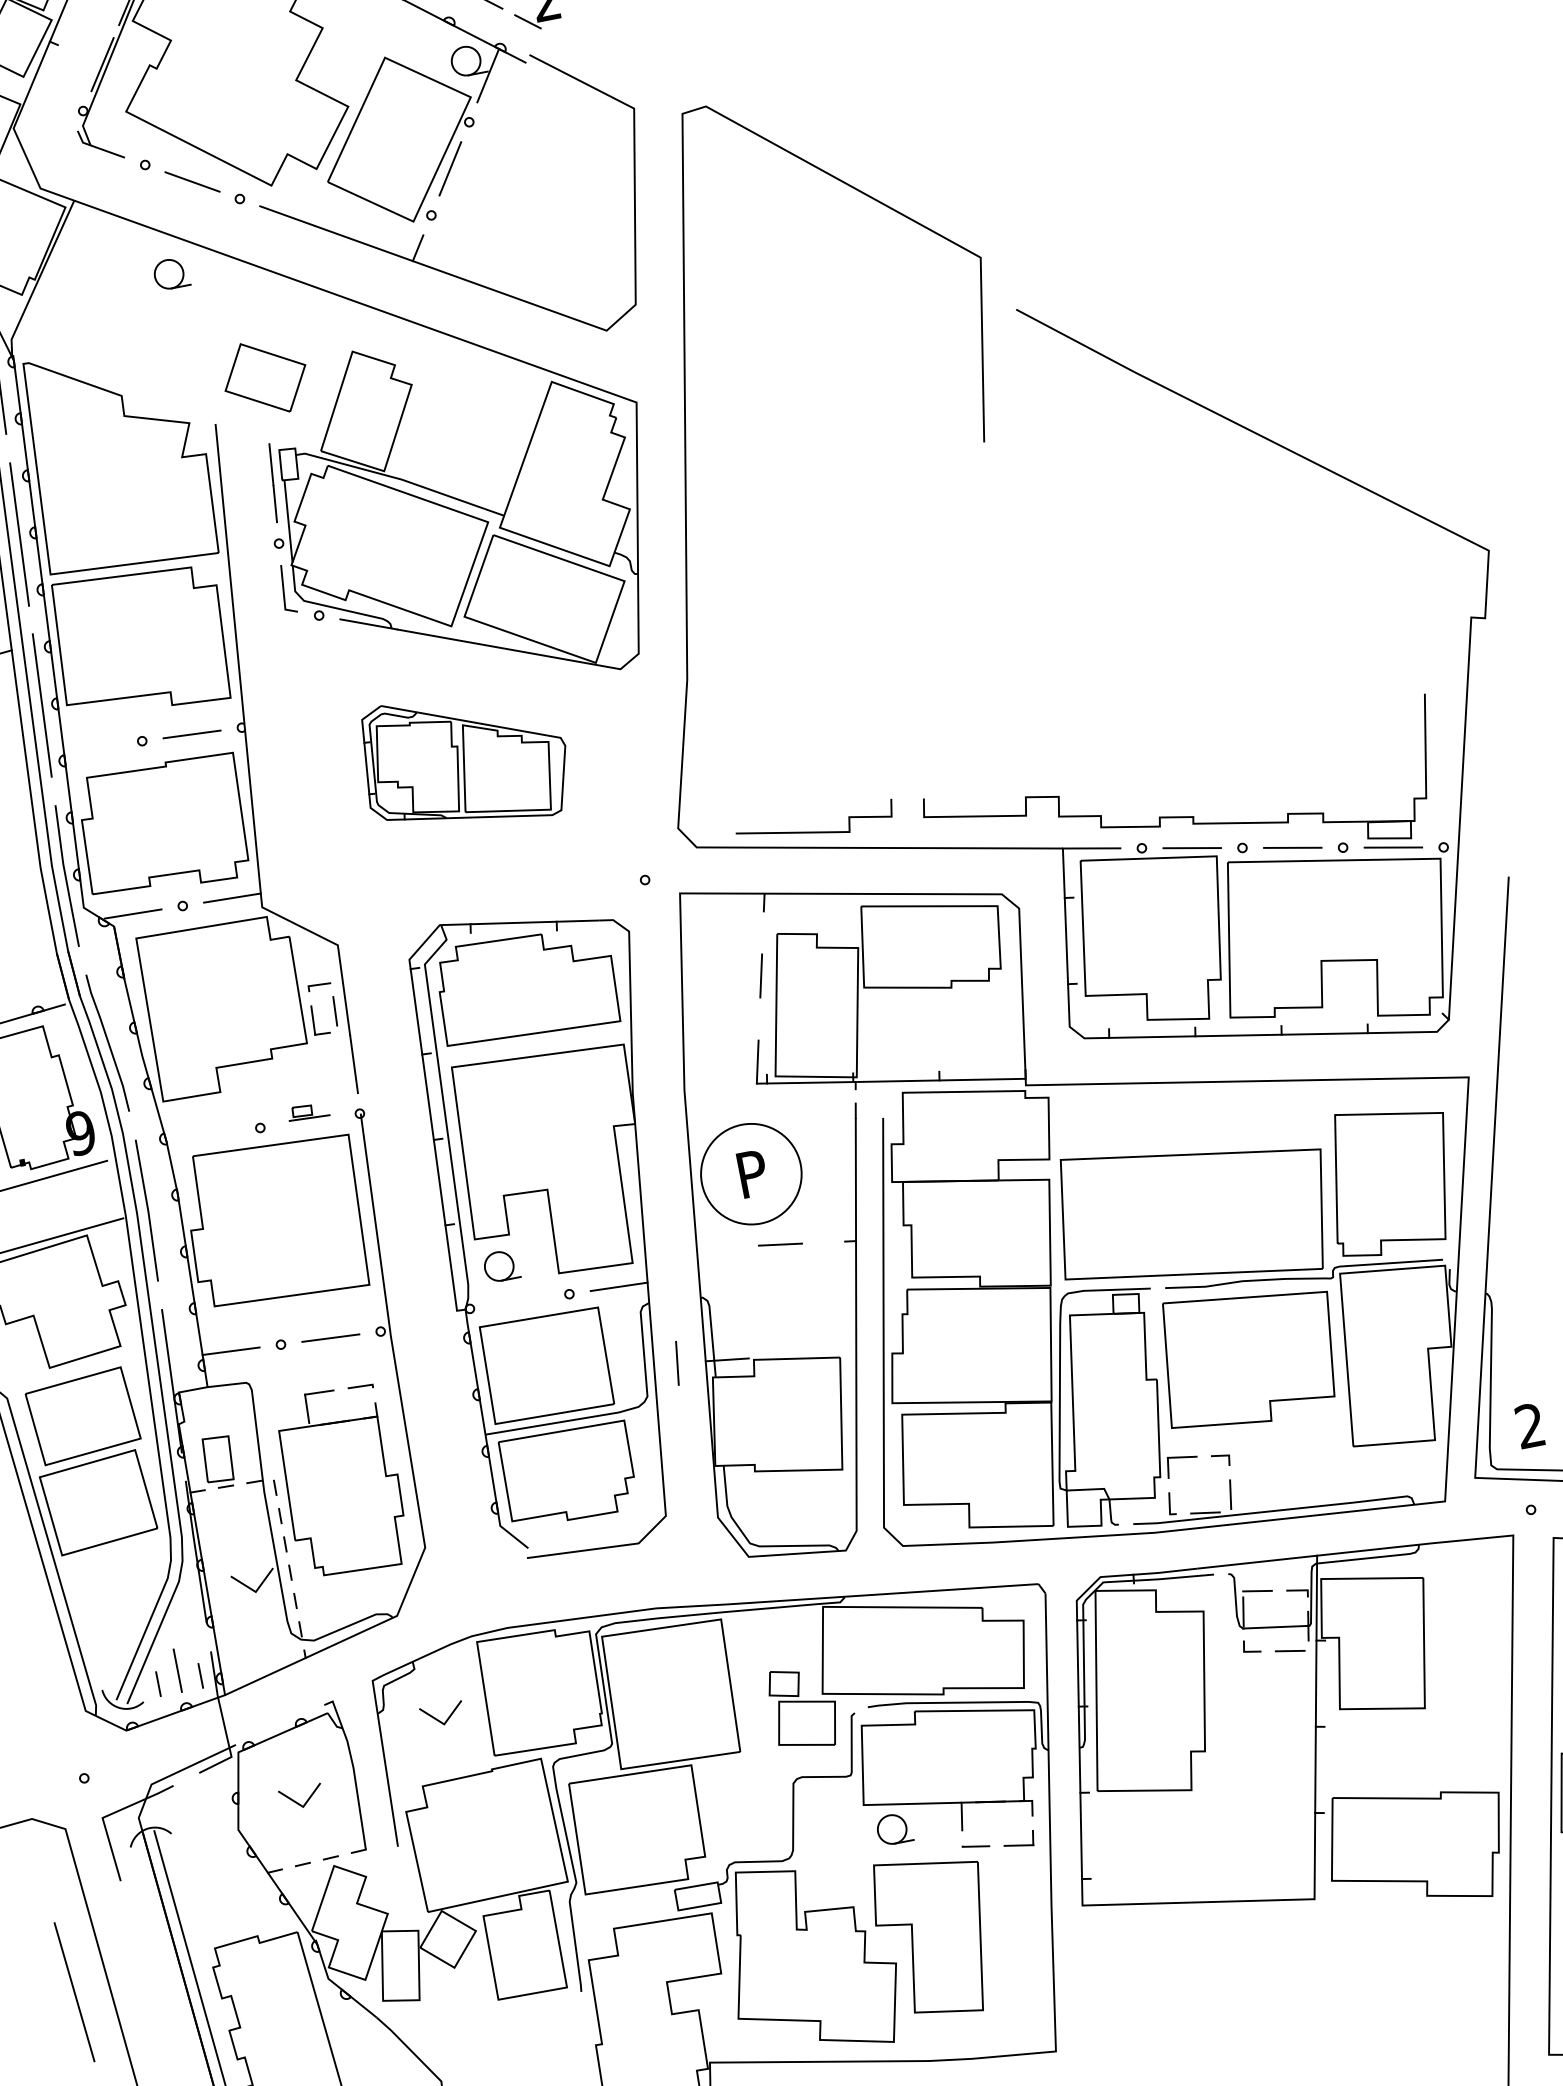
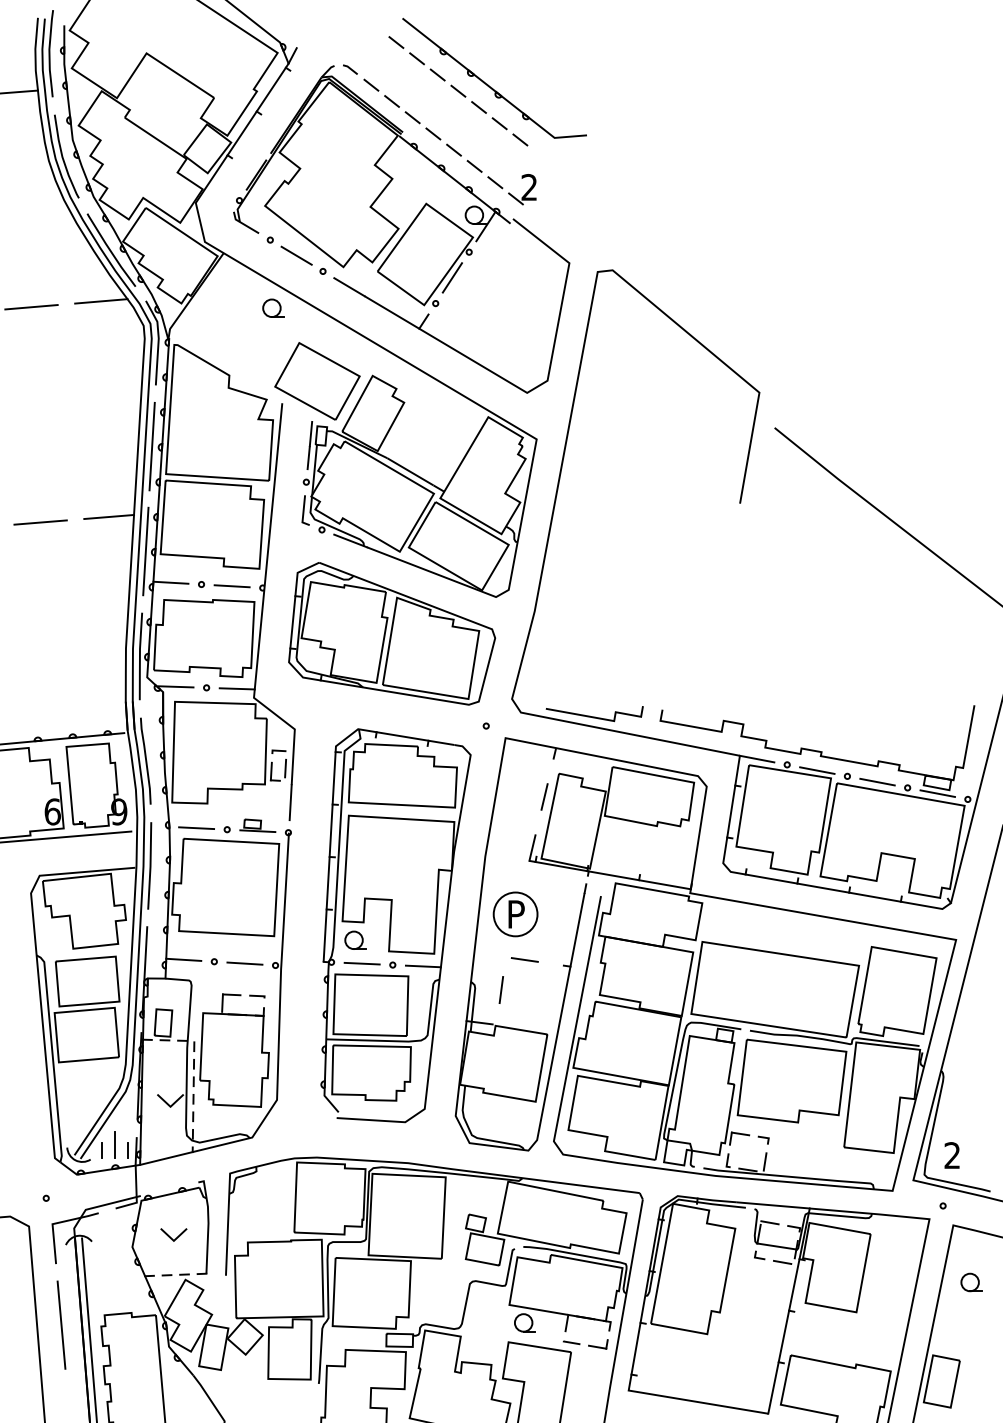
part: (265, 377) -> (317, 381), size x1.67
line: (91, 747) -> (170, 582), added
part: (465, 760) -> (392, 633), size x1.67
part: (307, 1111) -> (257, 825), size x1.43
line: (210, 1135) -> (196, 828), added
circle: (751, 1174) -> (515, 914), size x0.71
line: (518, 1301) -> (361, 963), added
line: (675, 1362) -> (500, 989), moved
line: (437, 1718) -> (264, 1203), removed
line: (74, 1991) -> (61, 1324), moved

